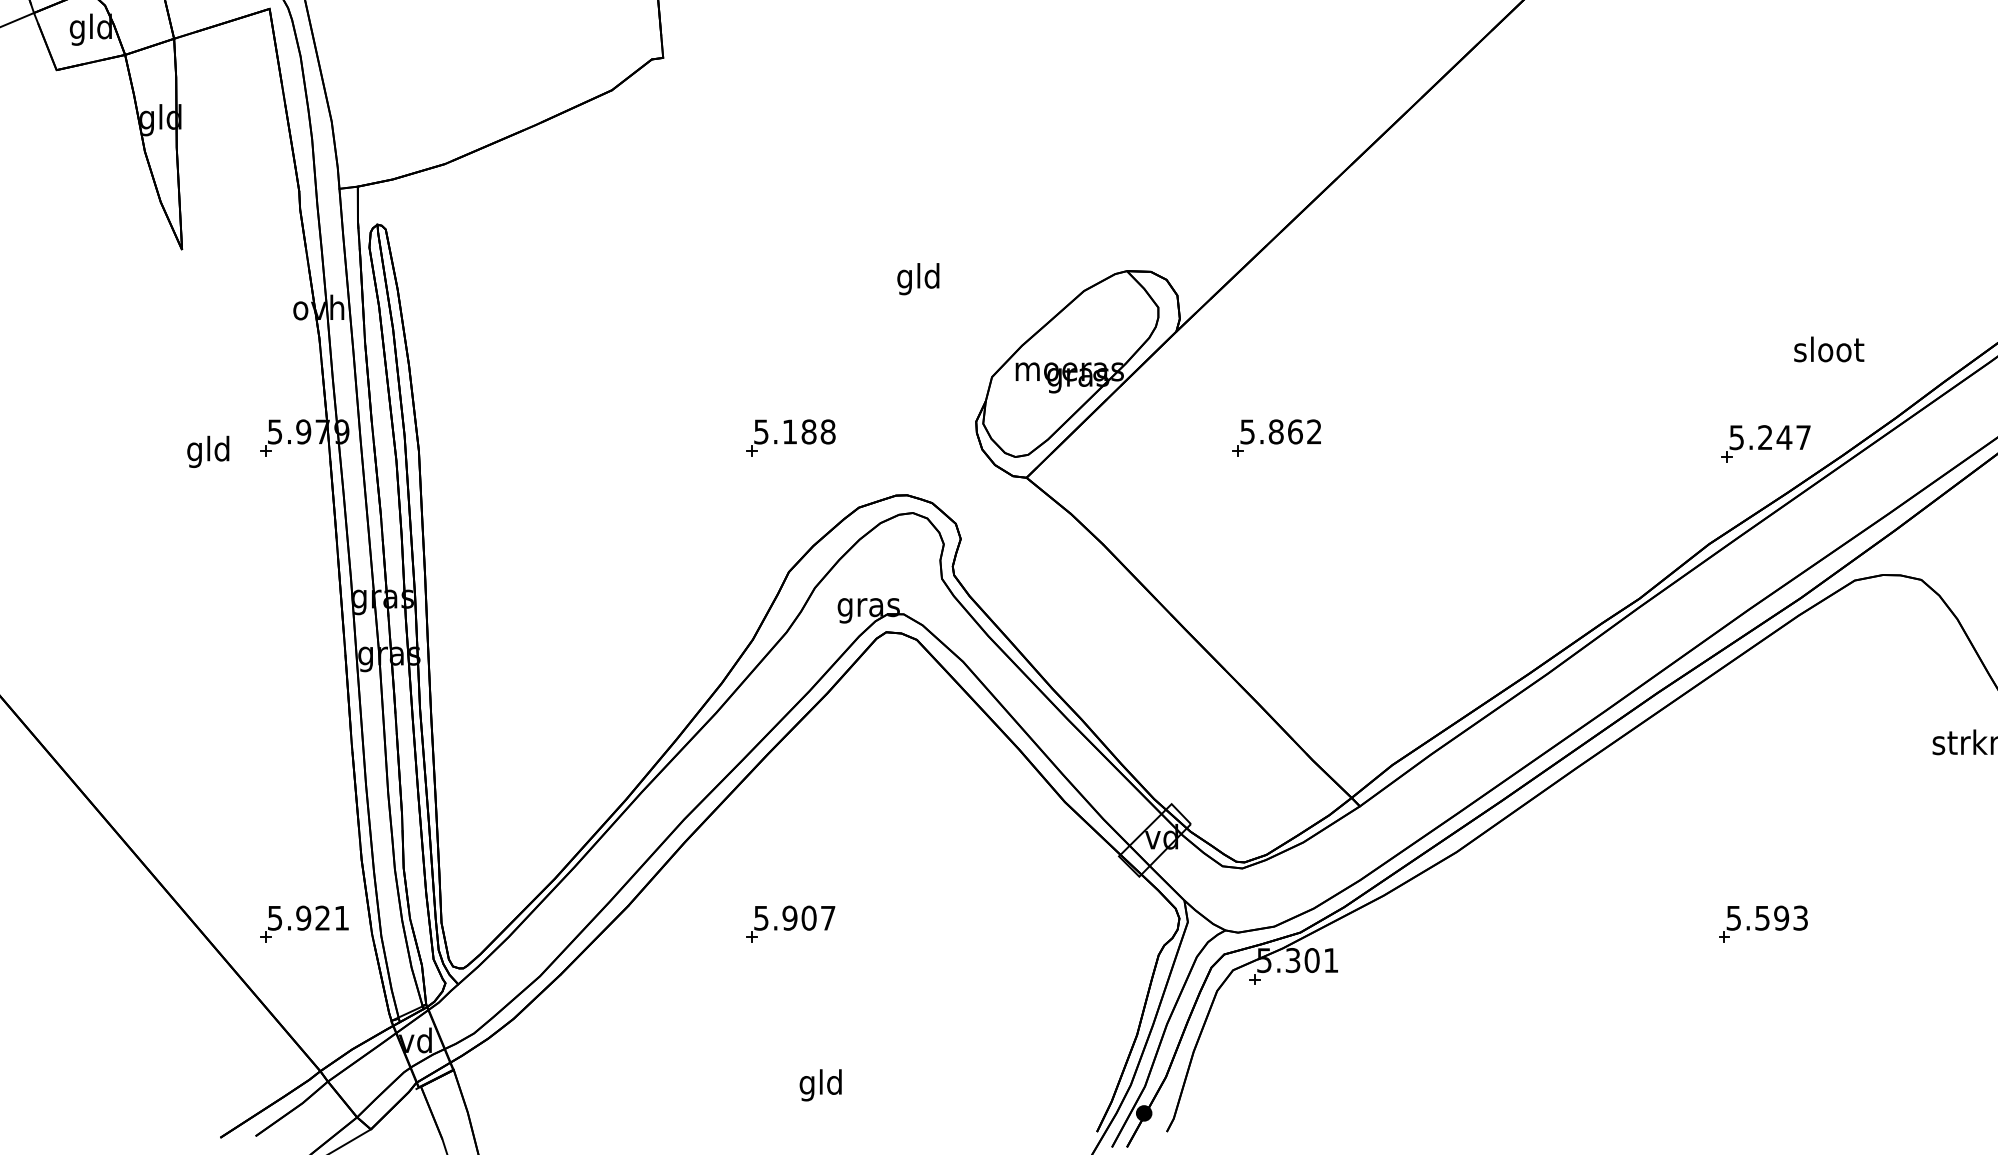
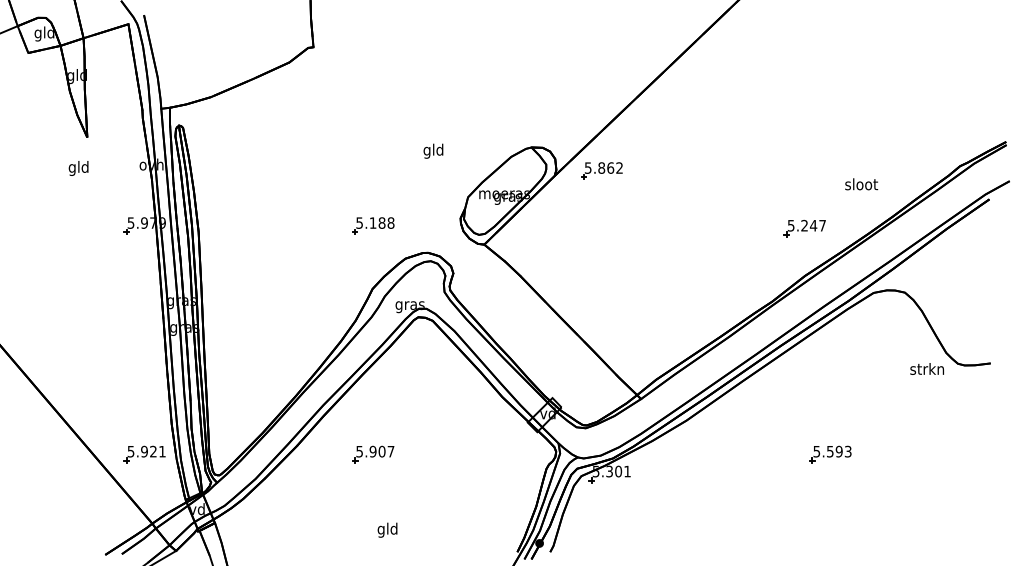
part: (1275, 437) -> (601, 170), moved
part: (1765, 443) -> (804, 228), moved
text: (207, 451) -> (78, 168), moved

